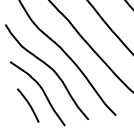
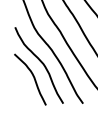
curve: (28, 104) -> (22, 86), removed

